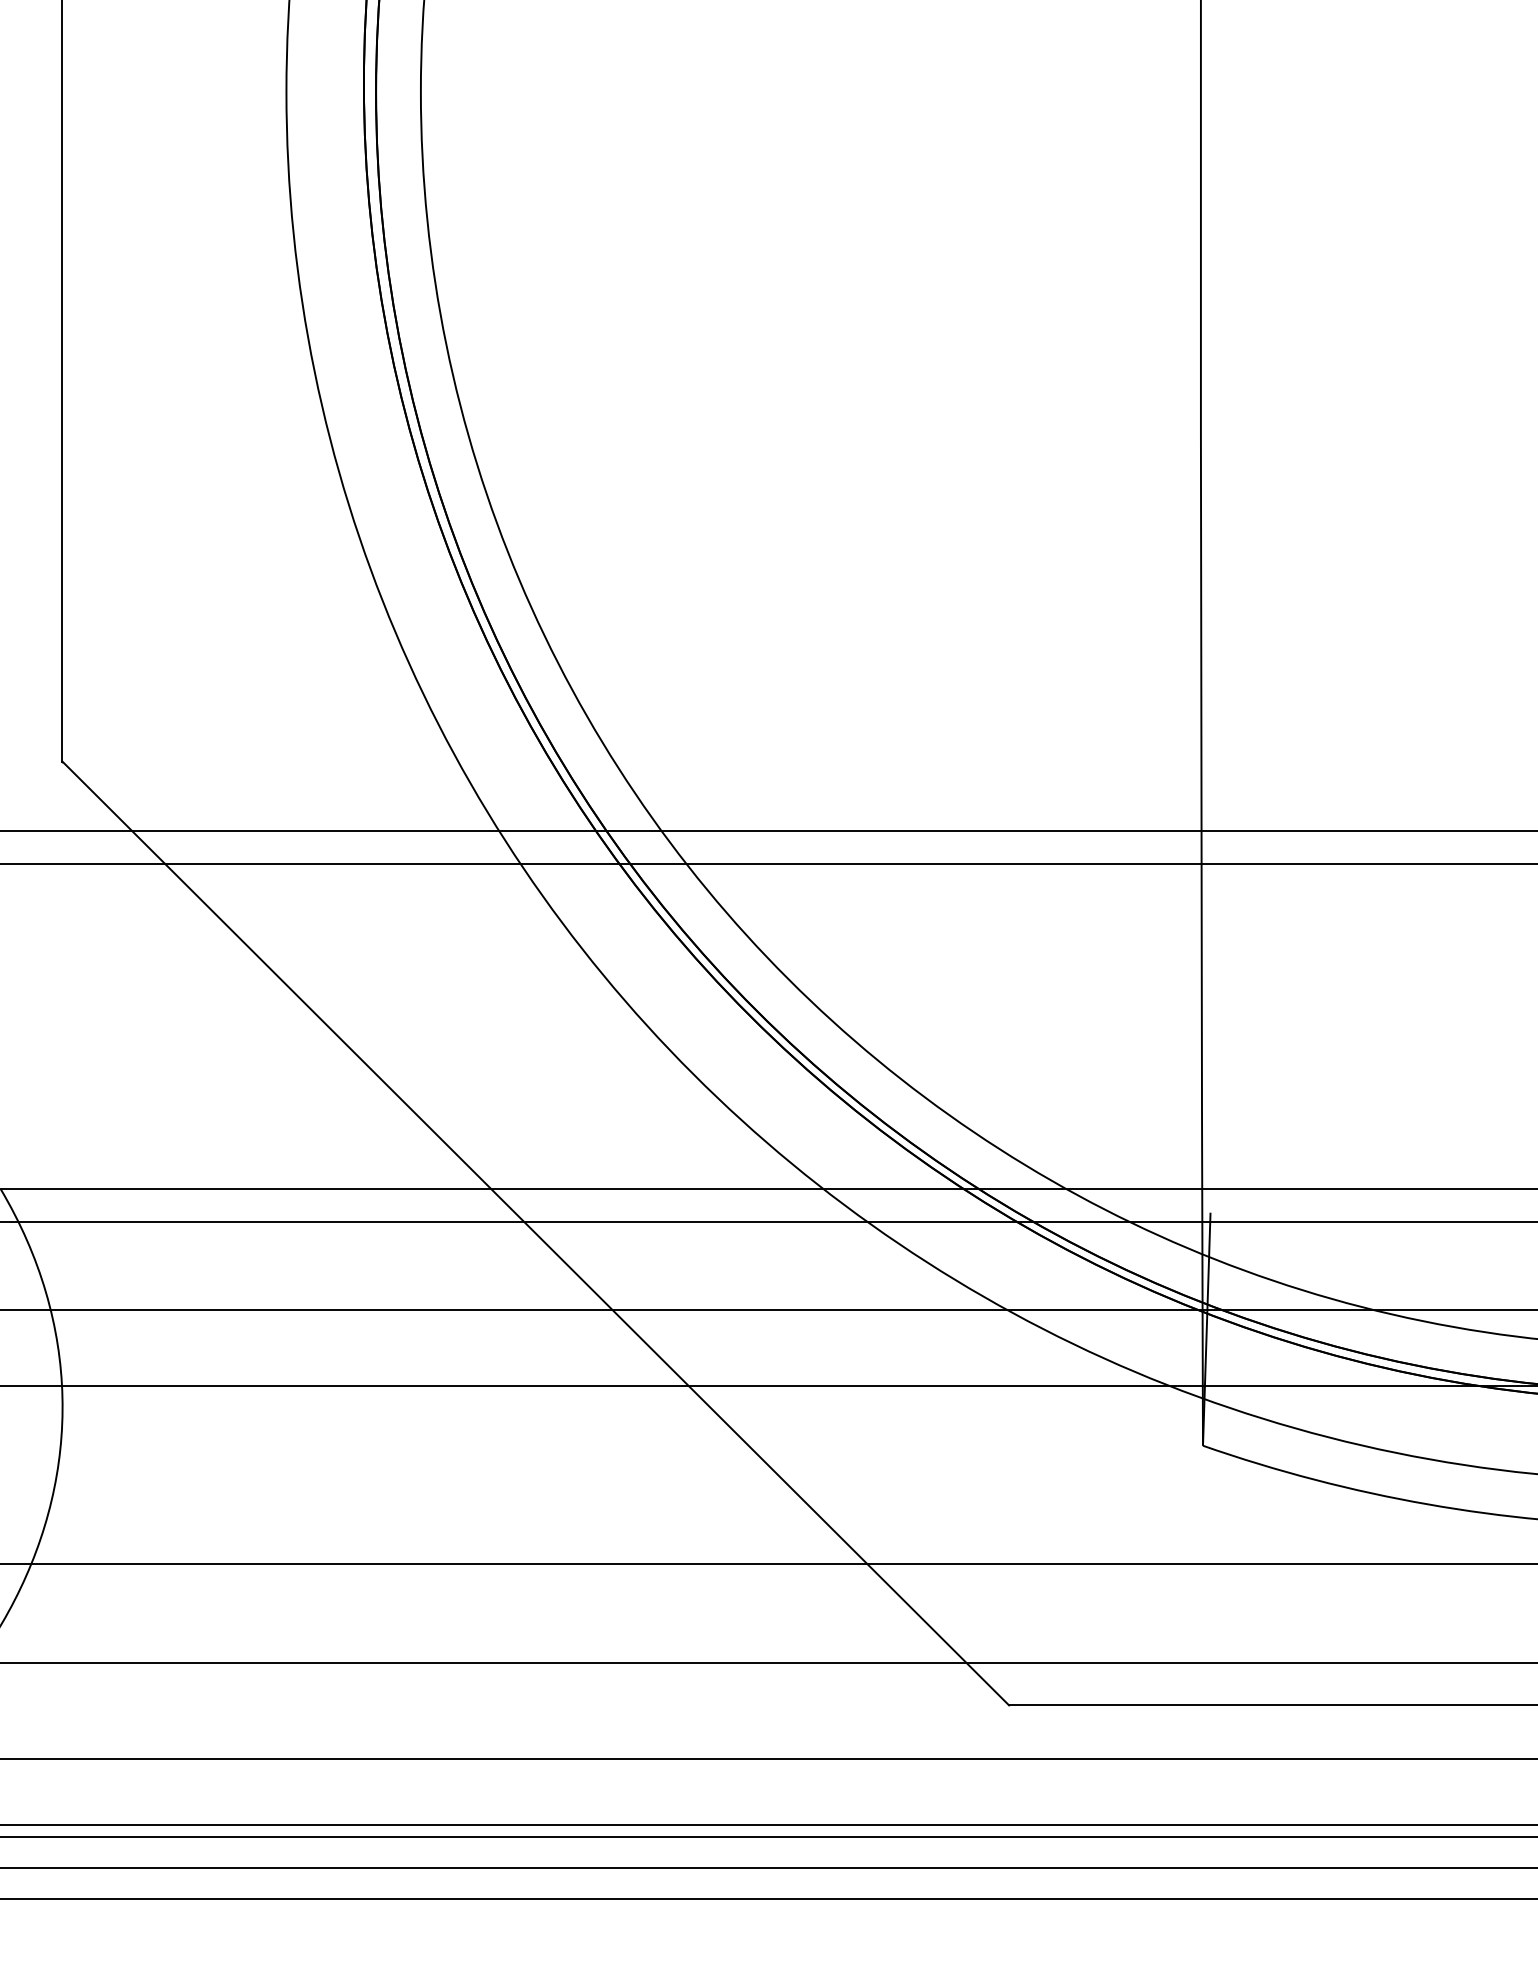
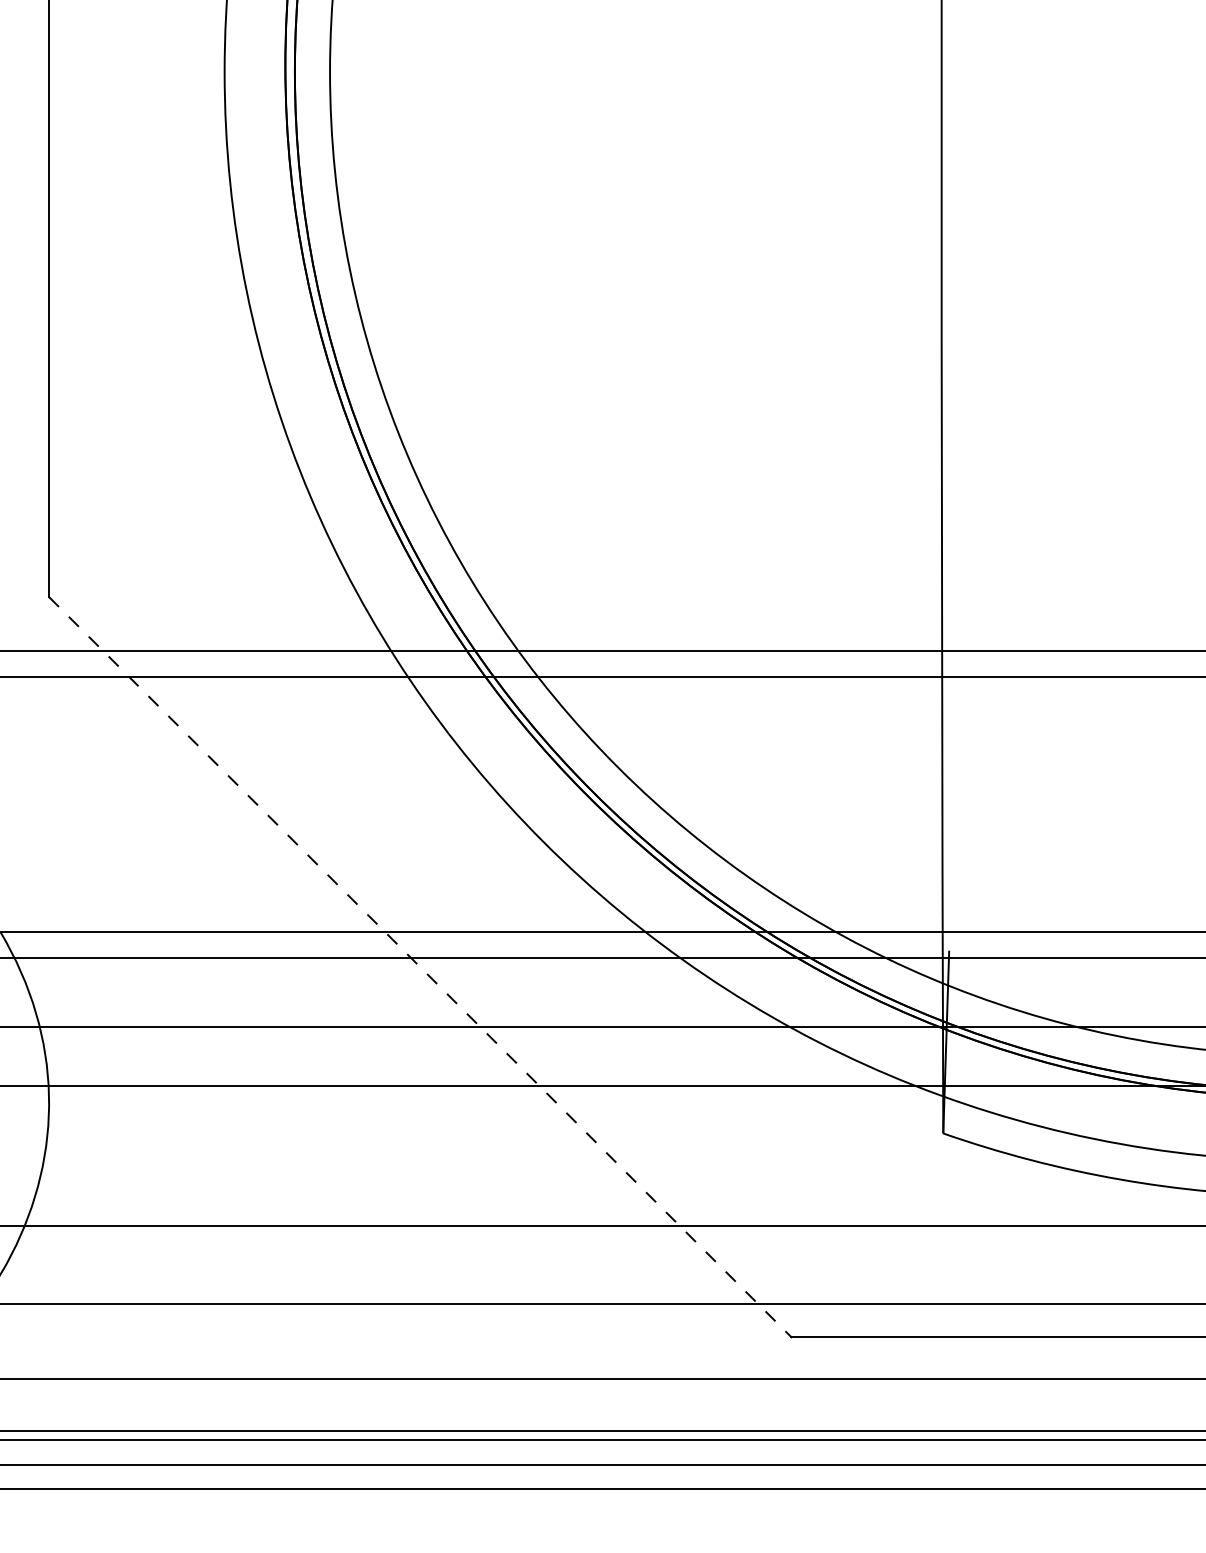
line: (535, 1233) -> (419, 967), solid -> dashed

